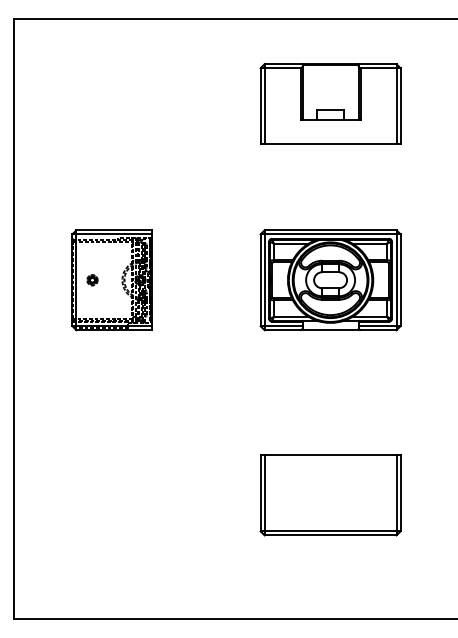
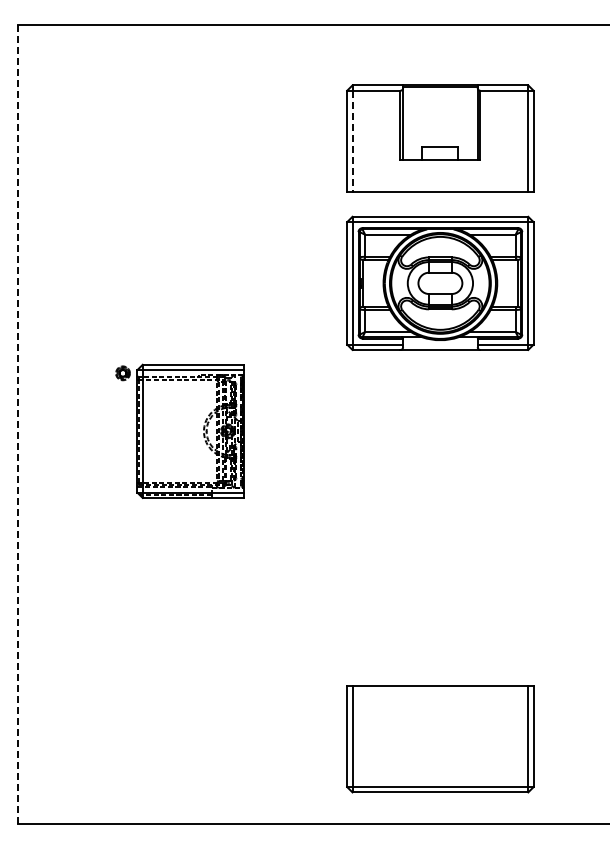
line: (264, 106) -> (352, 141), solid -> dashed
part: (112, 279) -> (190, 430), moved
part: (330, 279) -> (440, 282), moved
line: (14, 319) -> (18, 425), solid -> dashed
part: (330, 495) -> (440, 739), moved

